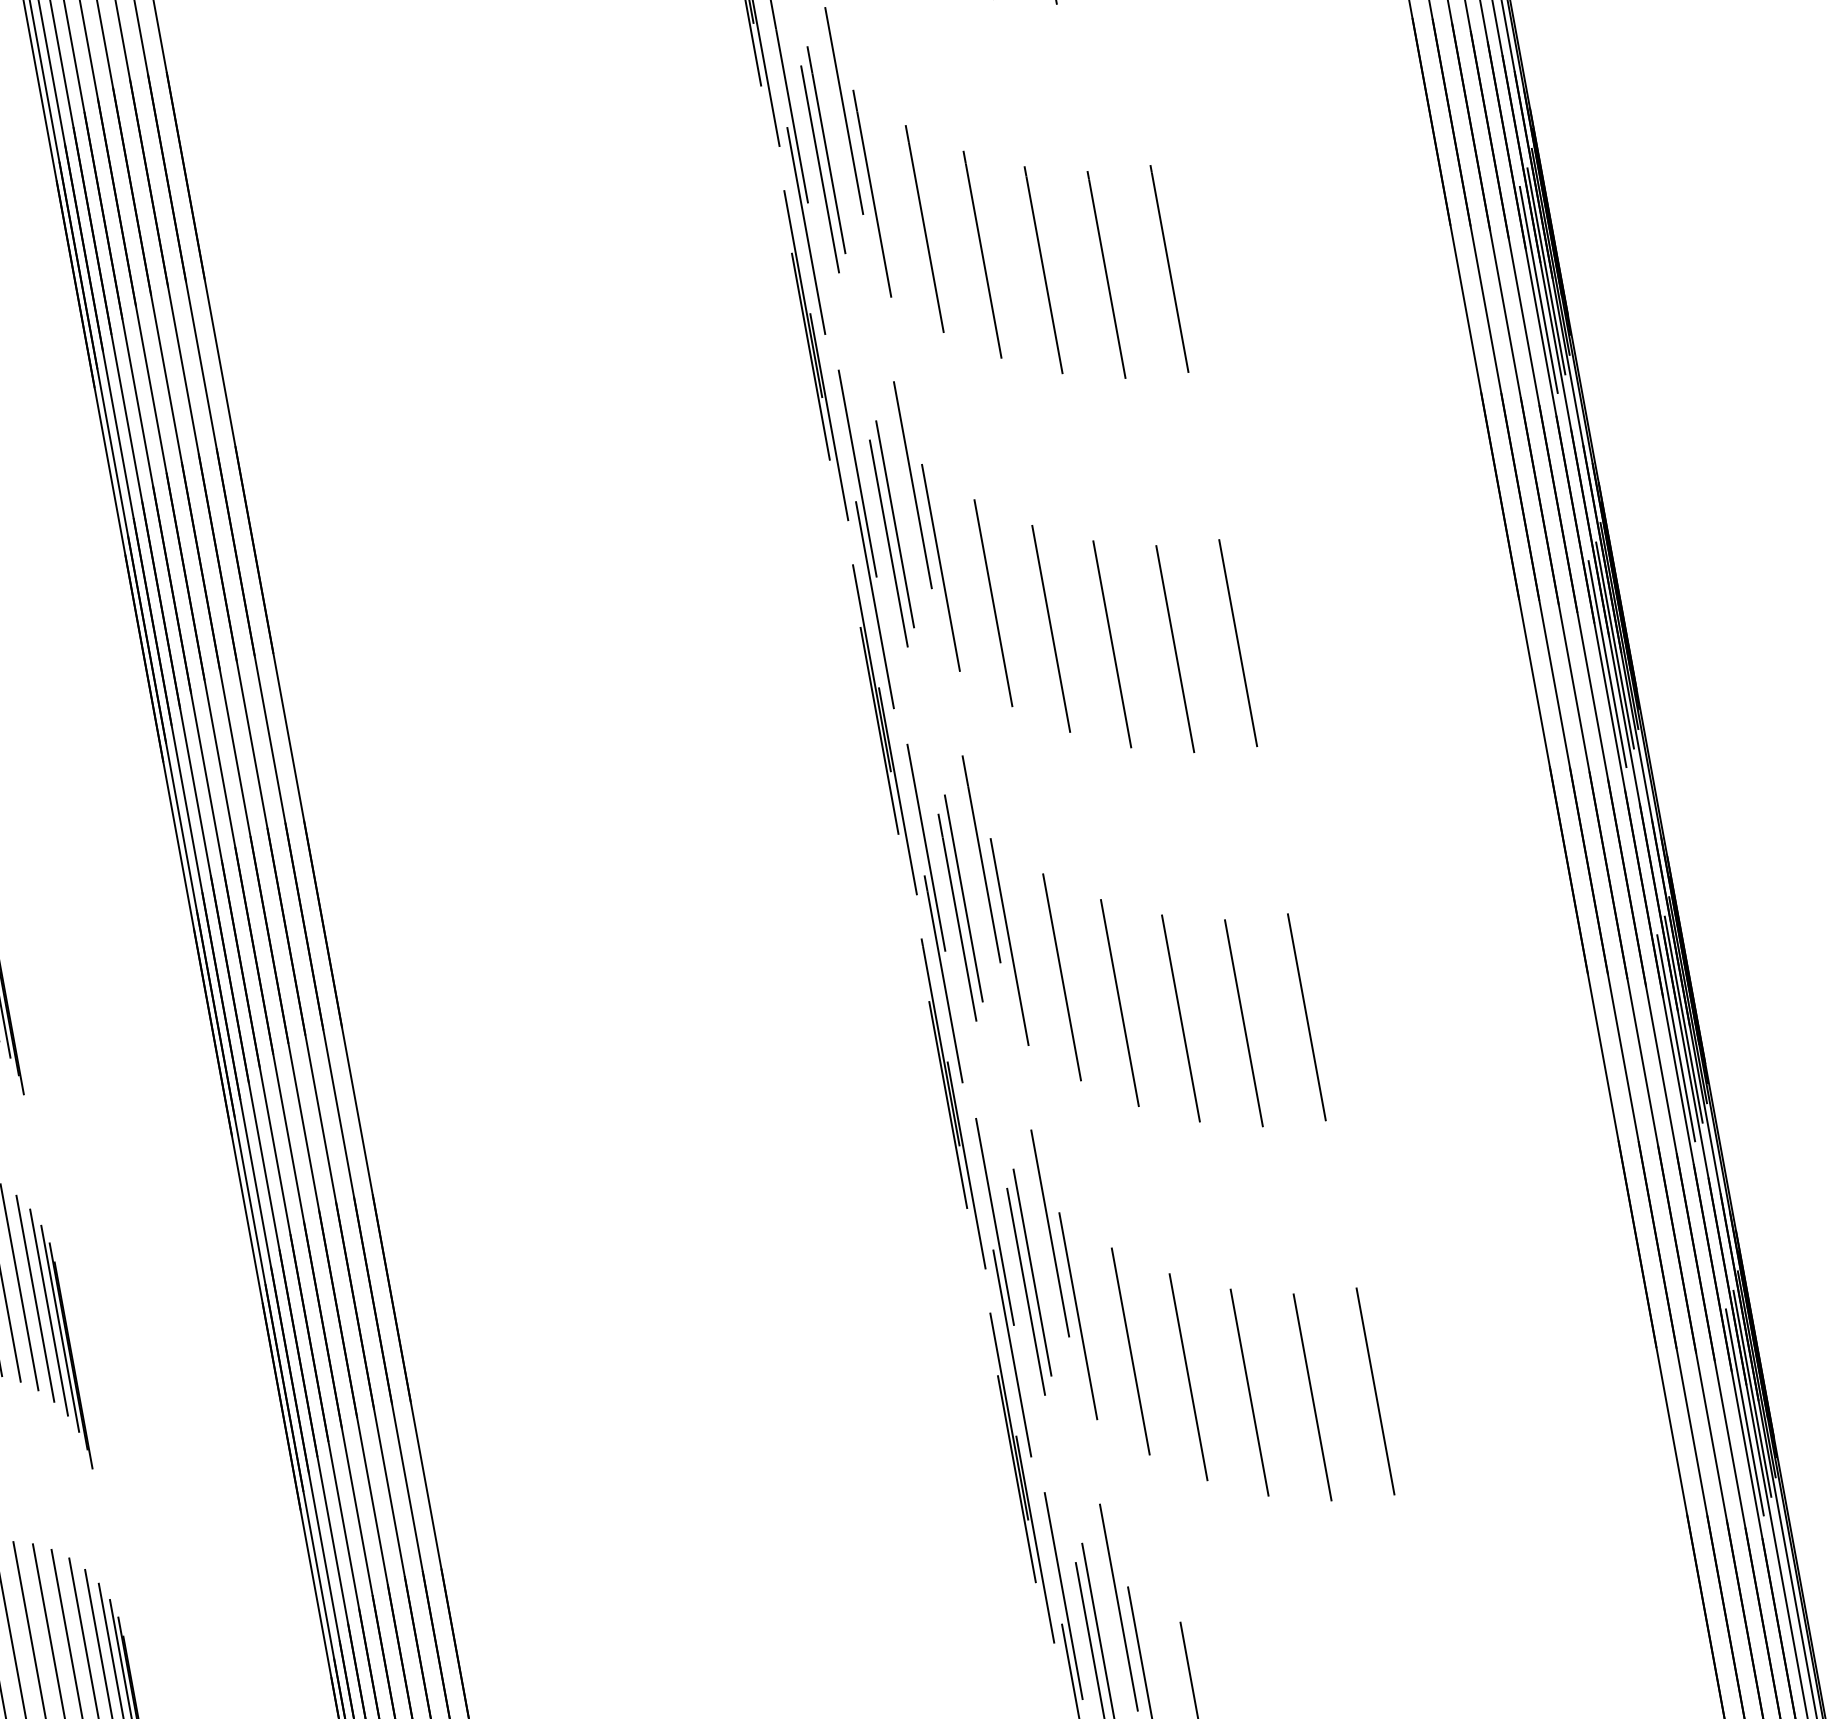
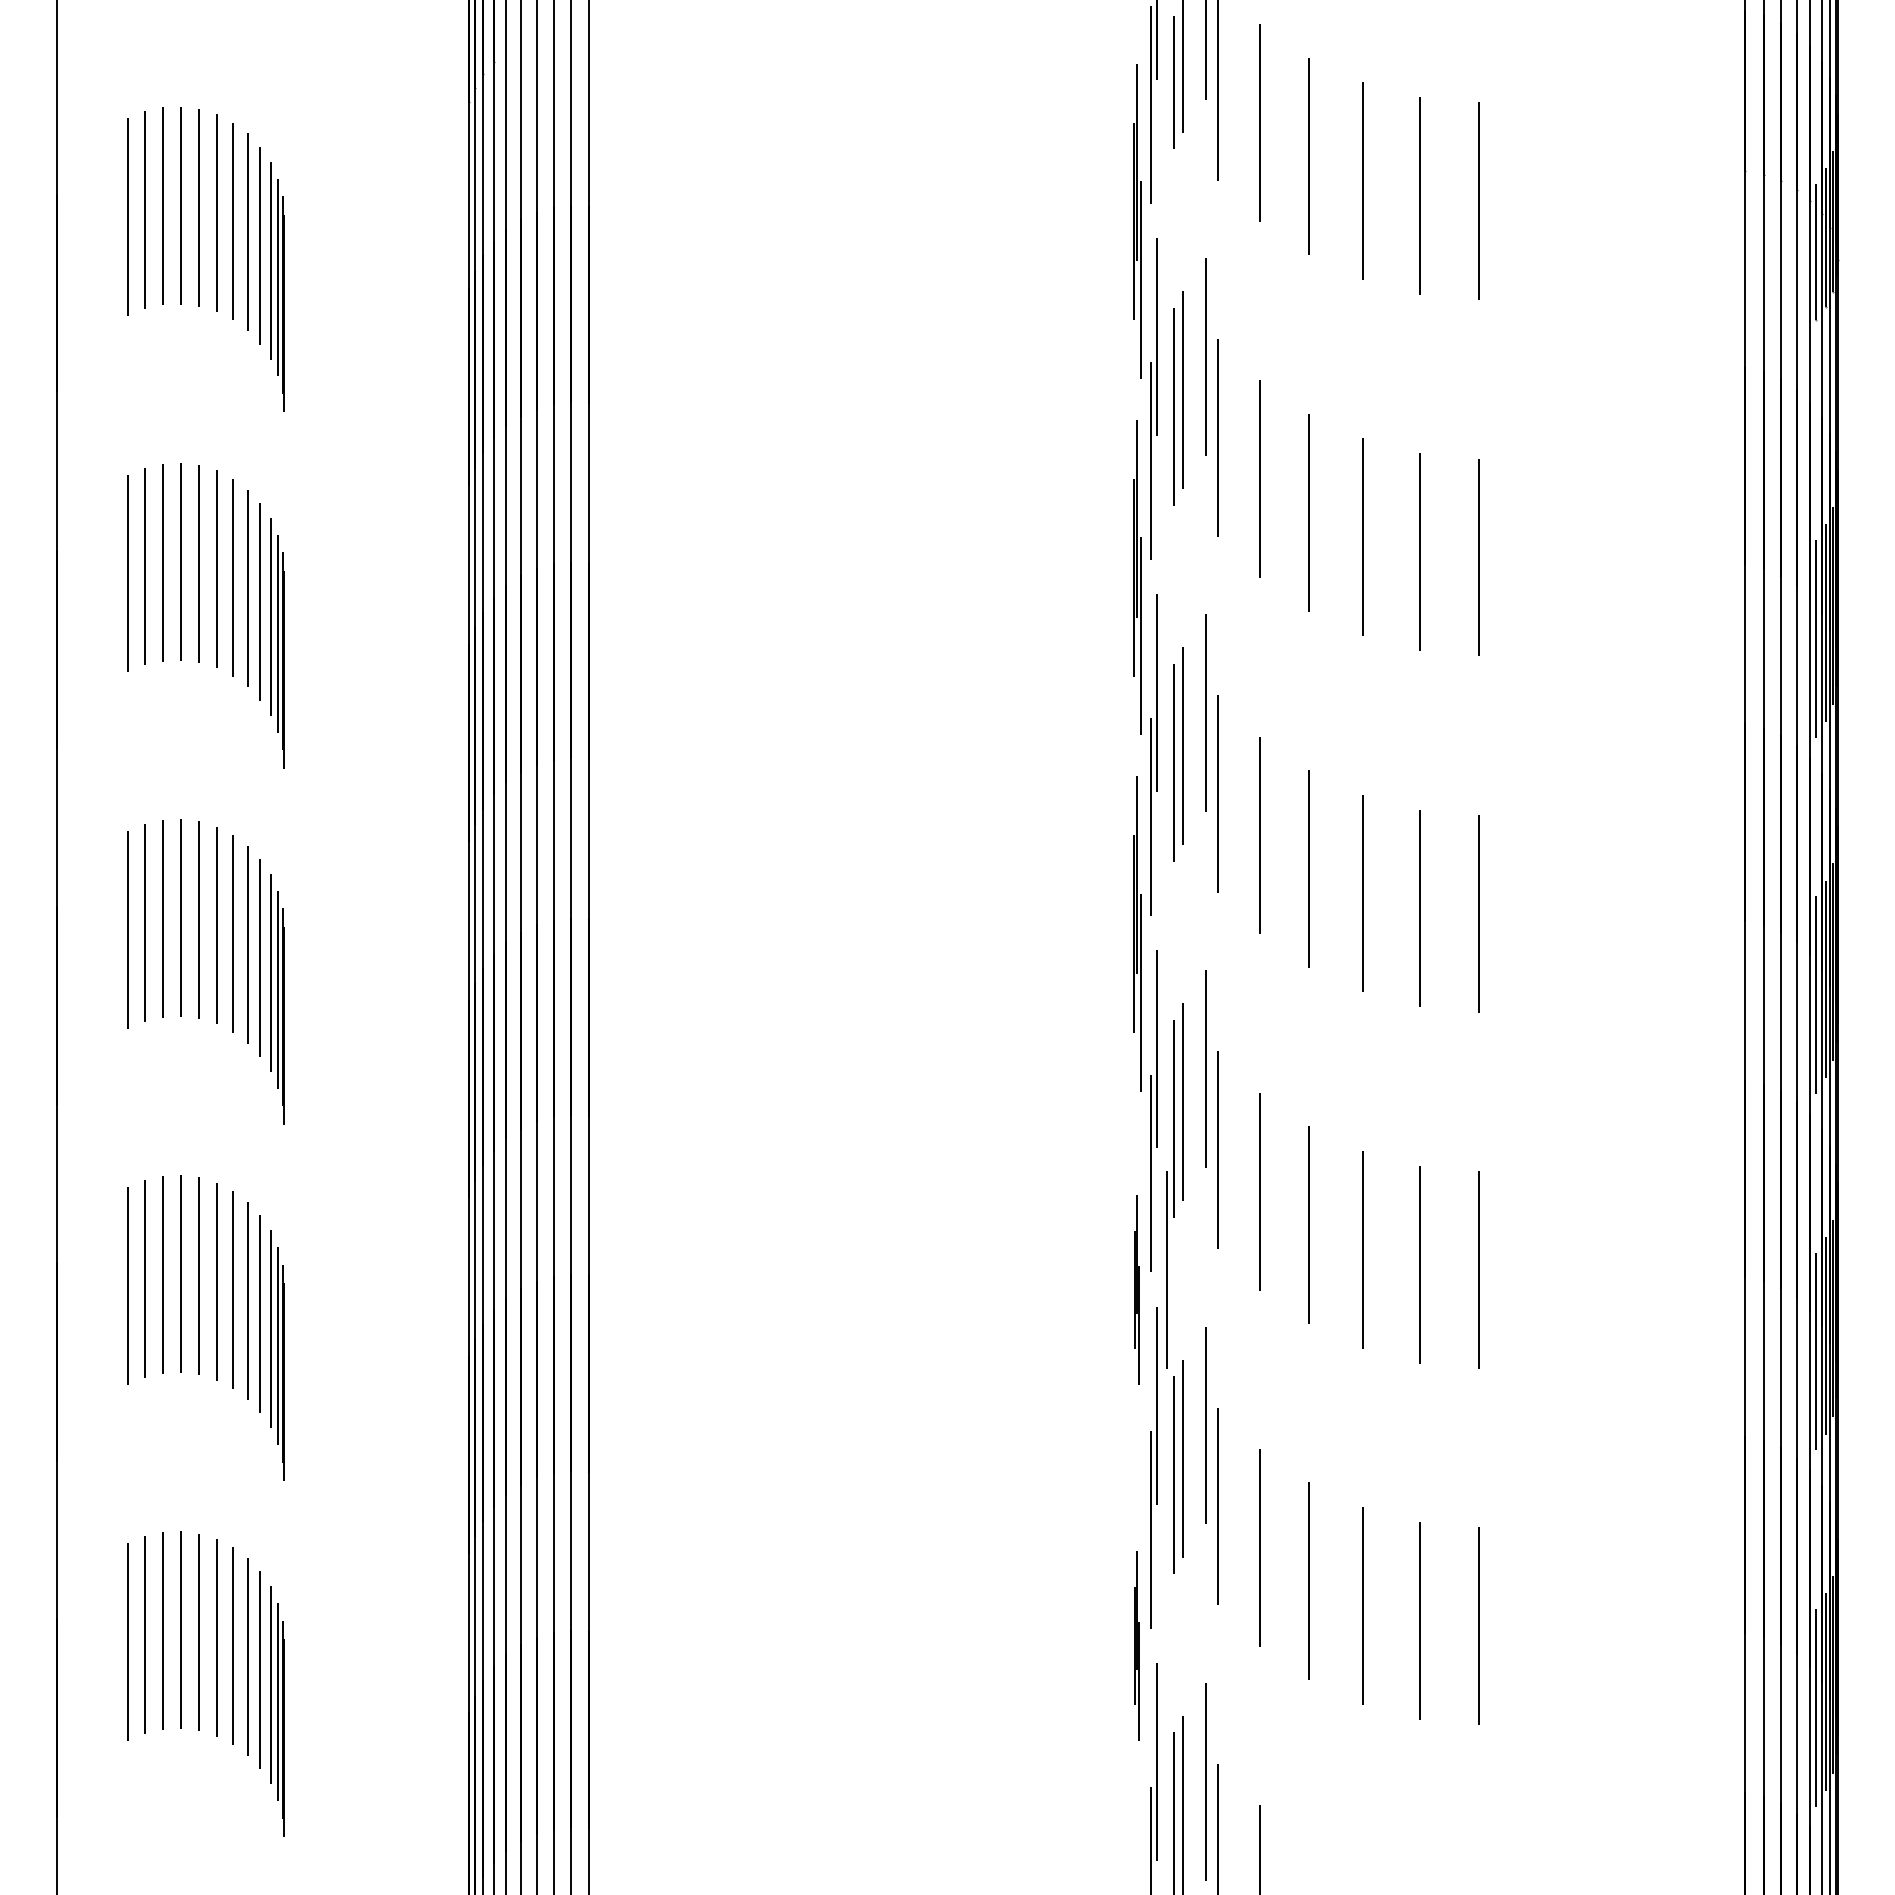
line: (978, 1077) -> (1166, 1269), added
part: (951, 1103) -> (1137, 1289), size x0.6
part: (1020, 1477) -> (1137, 1645), size x0.6

